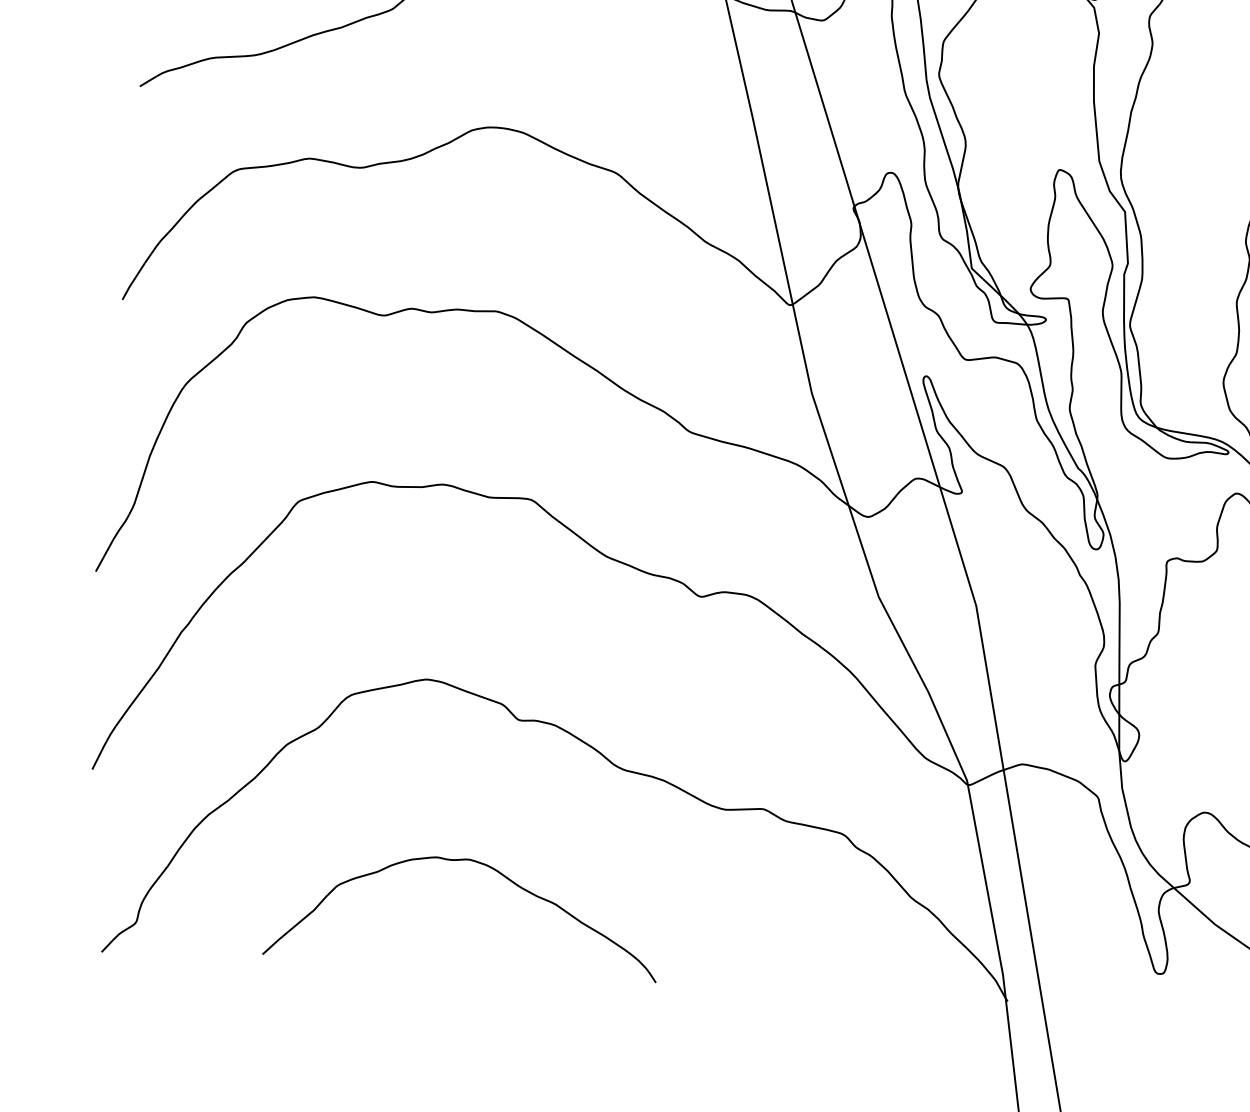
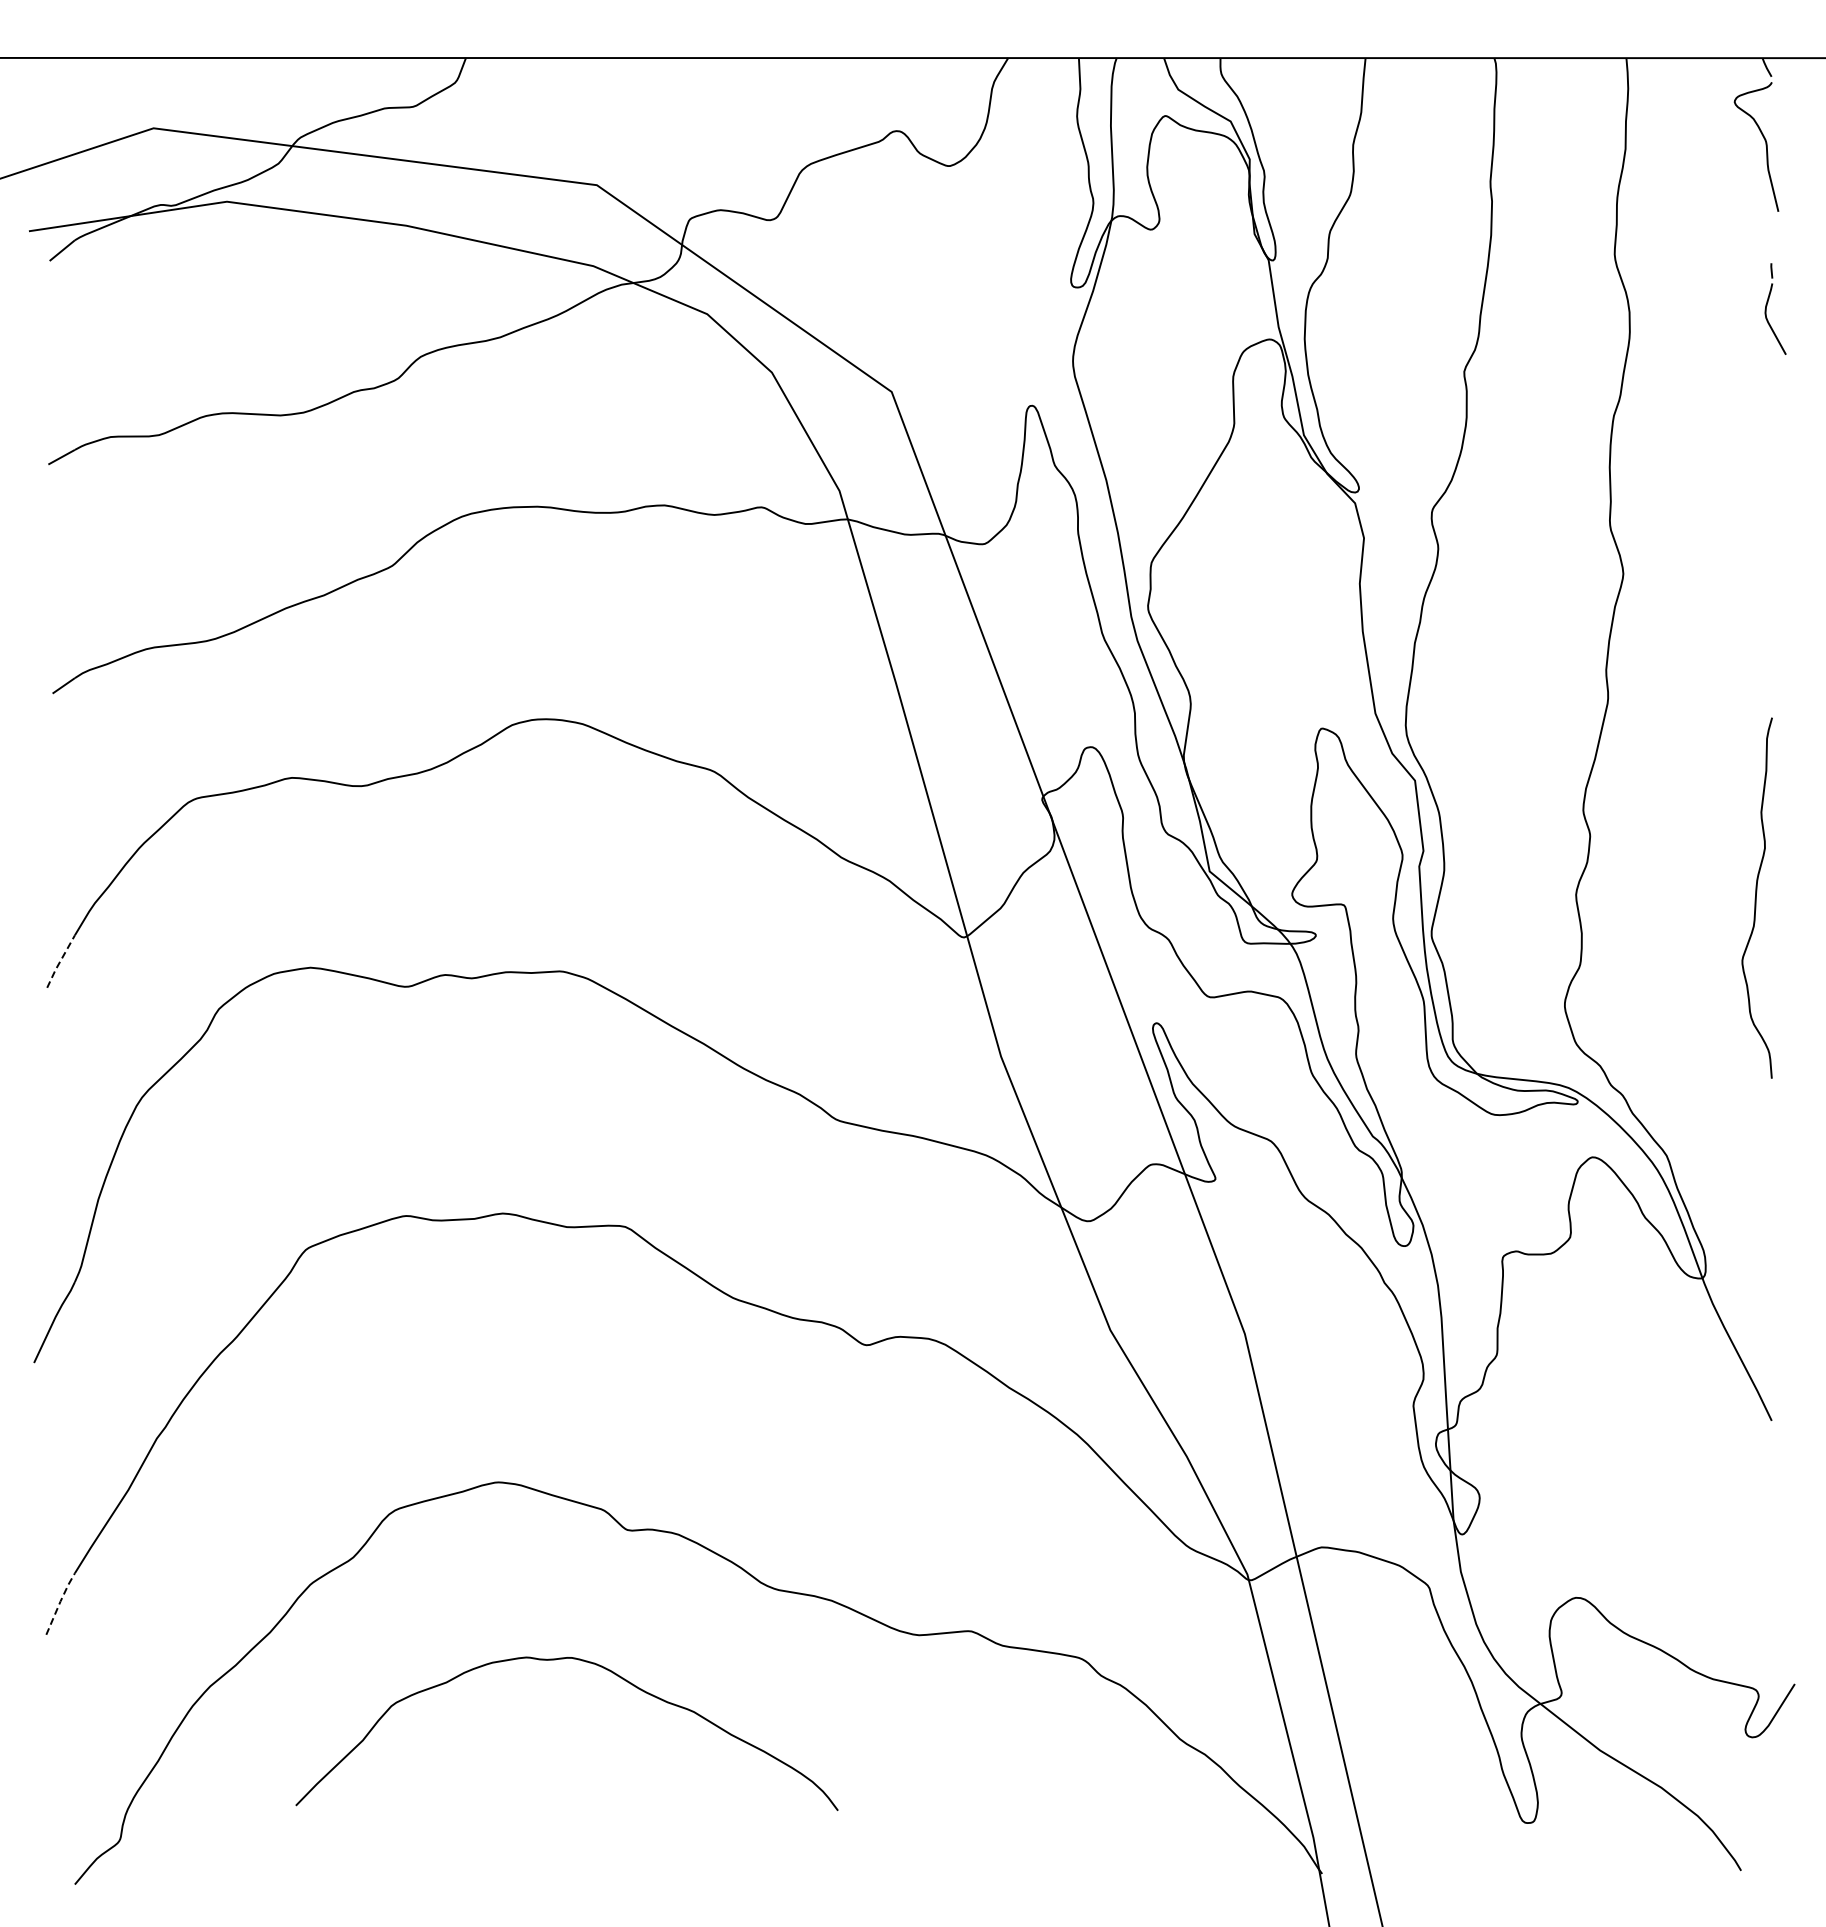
line: (133, 281) -> (60, 961), solid -> dashed
line: (104, 746) -> (60, 1602), solid -> dashed
curve: (479, 863) -> (585, 1662), moved

